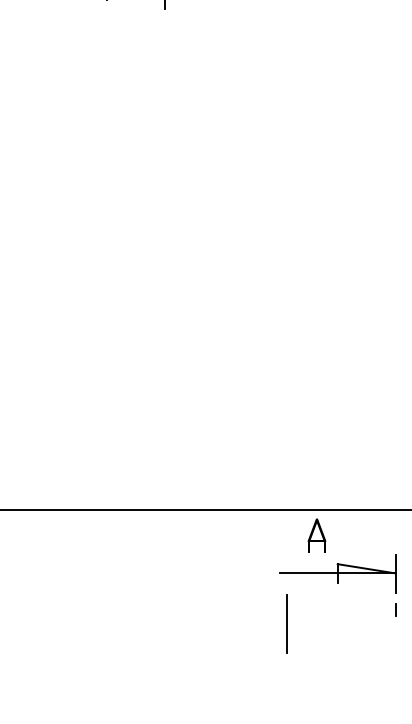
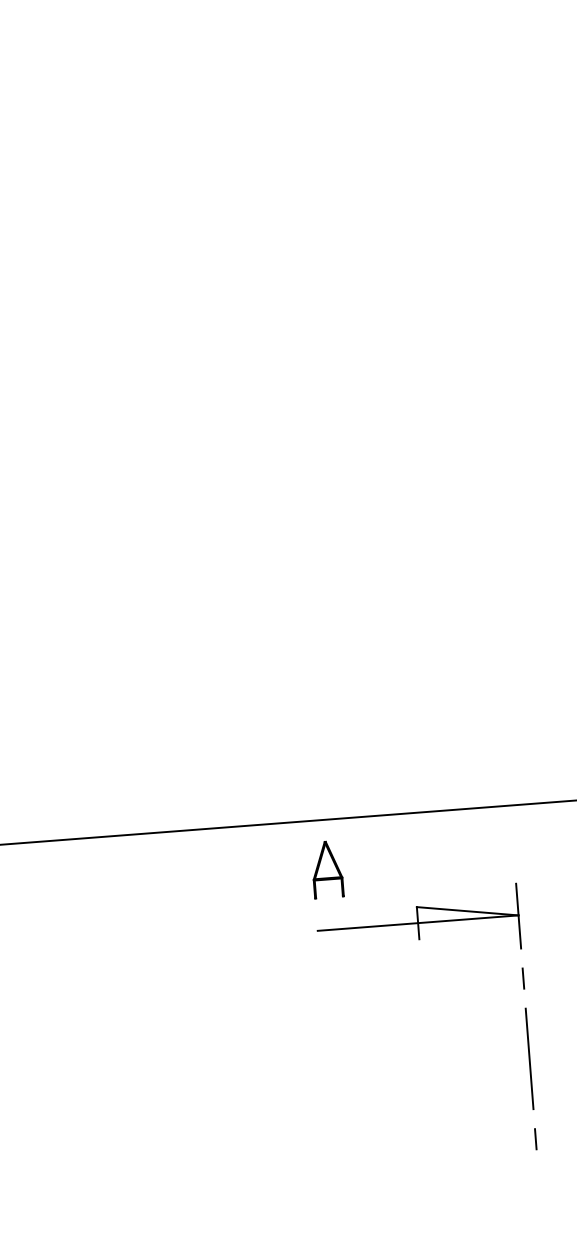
part: (316, 535) -> (326, 869), moved
line: (286, 623) -> (528, 1057), moved
line: (395, 702) -> (535, 1138), added

